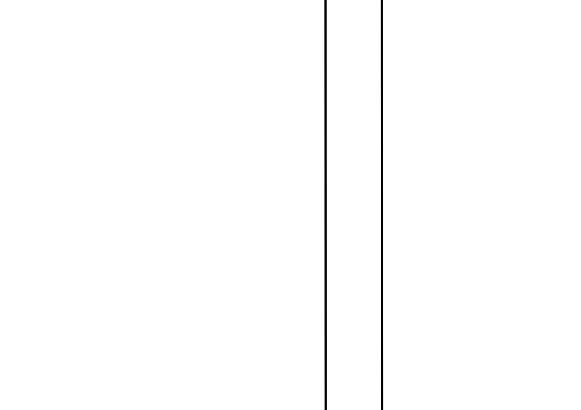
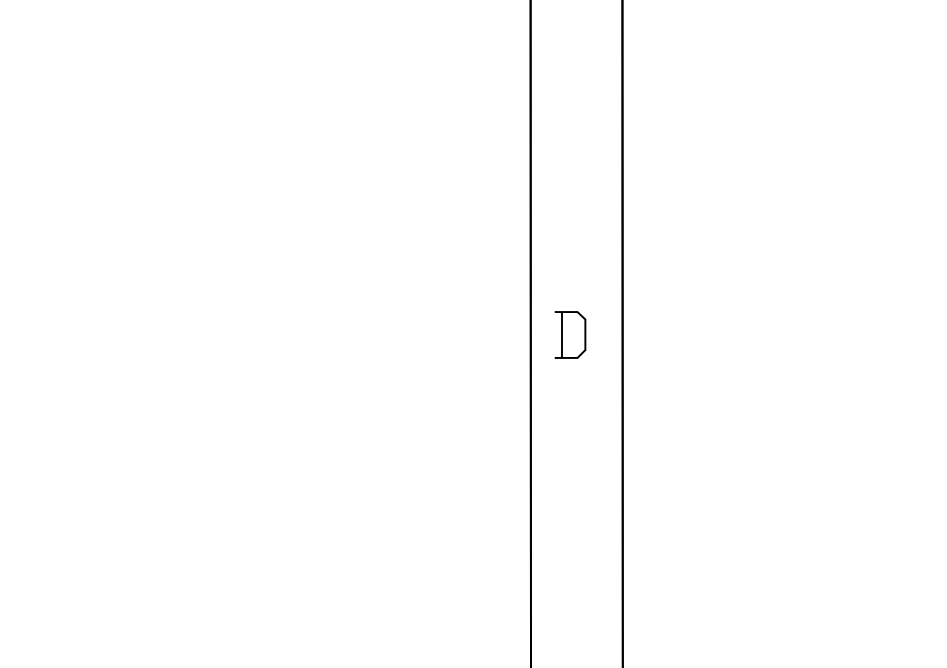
part: (349, 205) -> (569, 334), added

